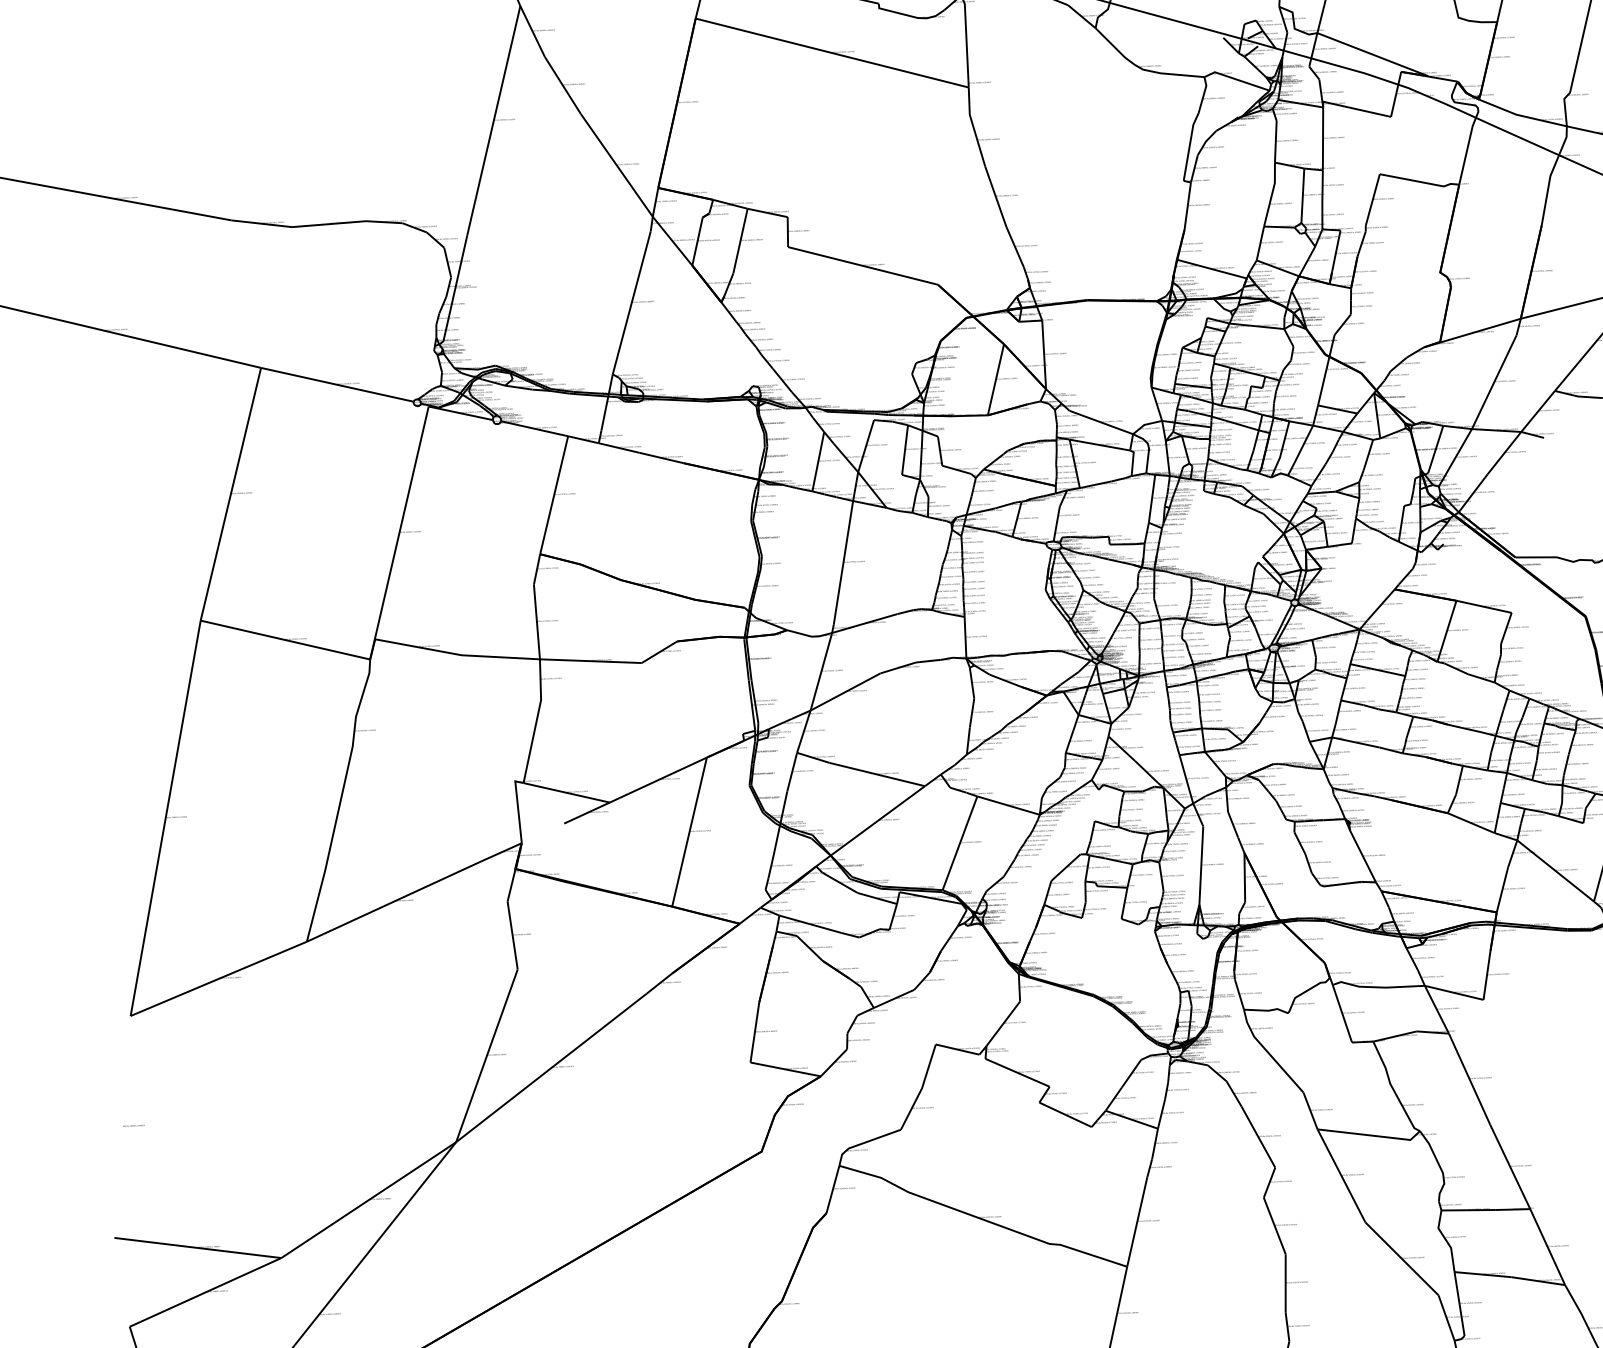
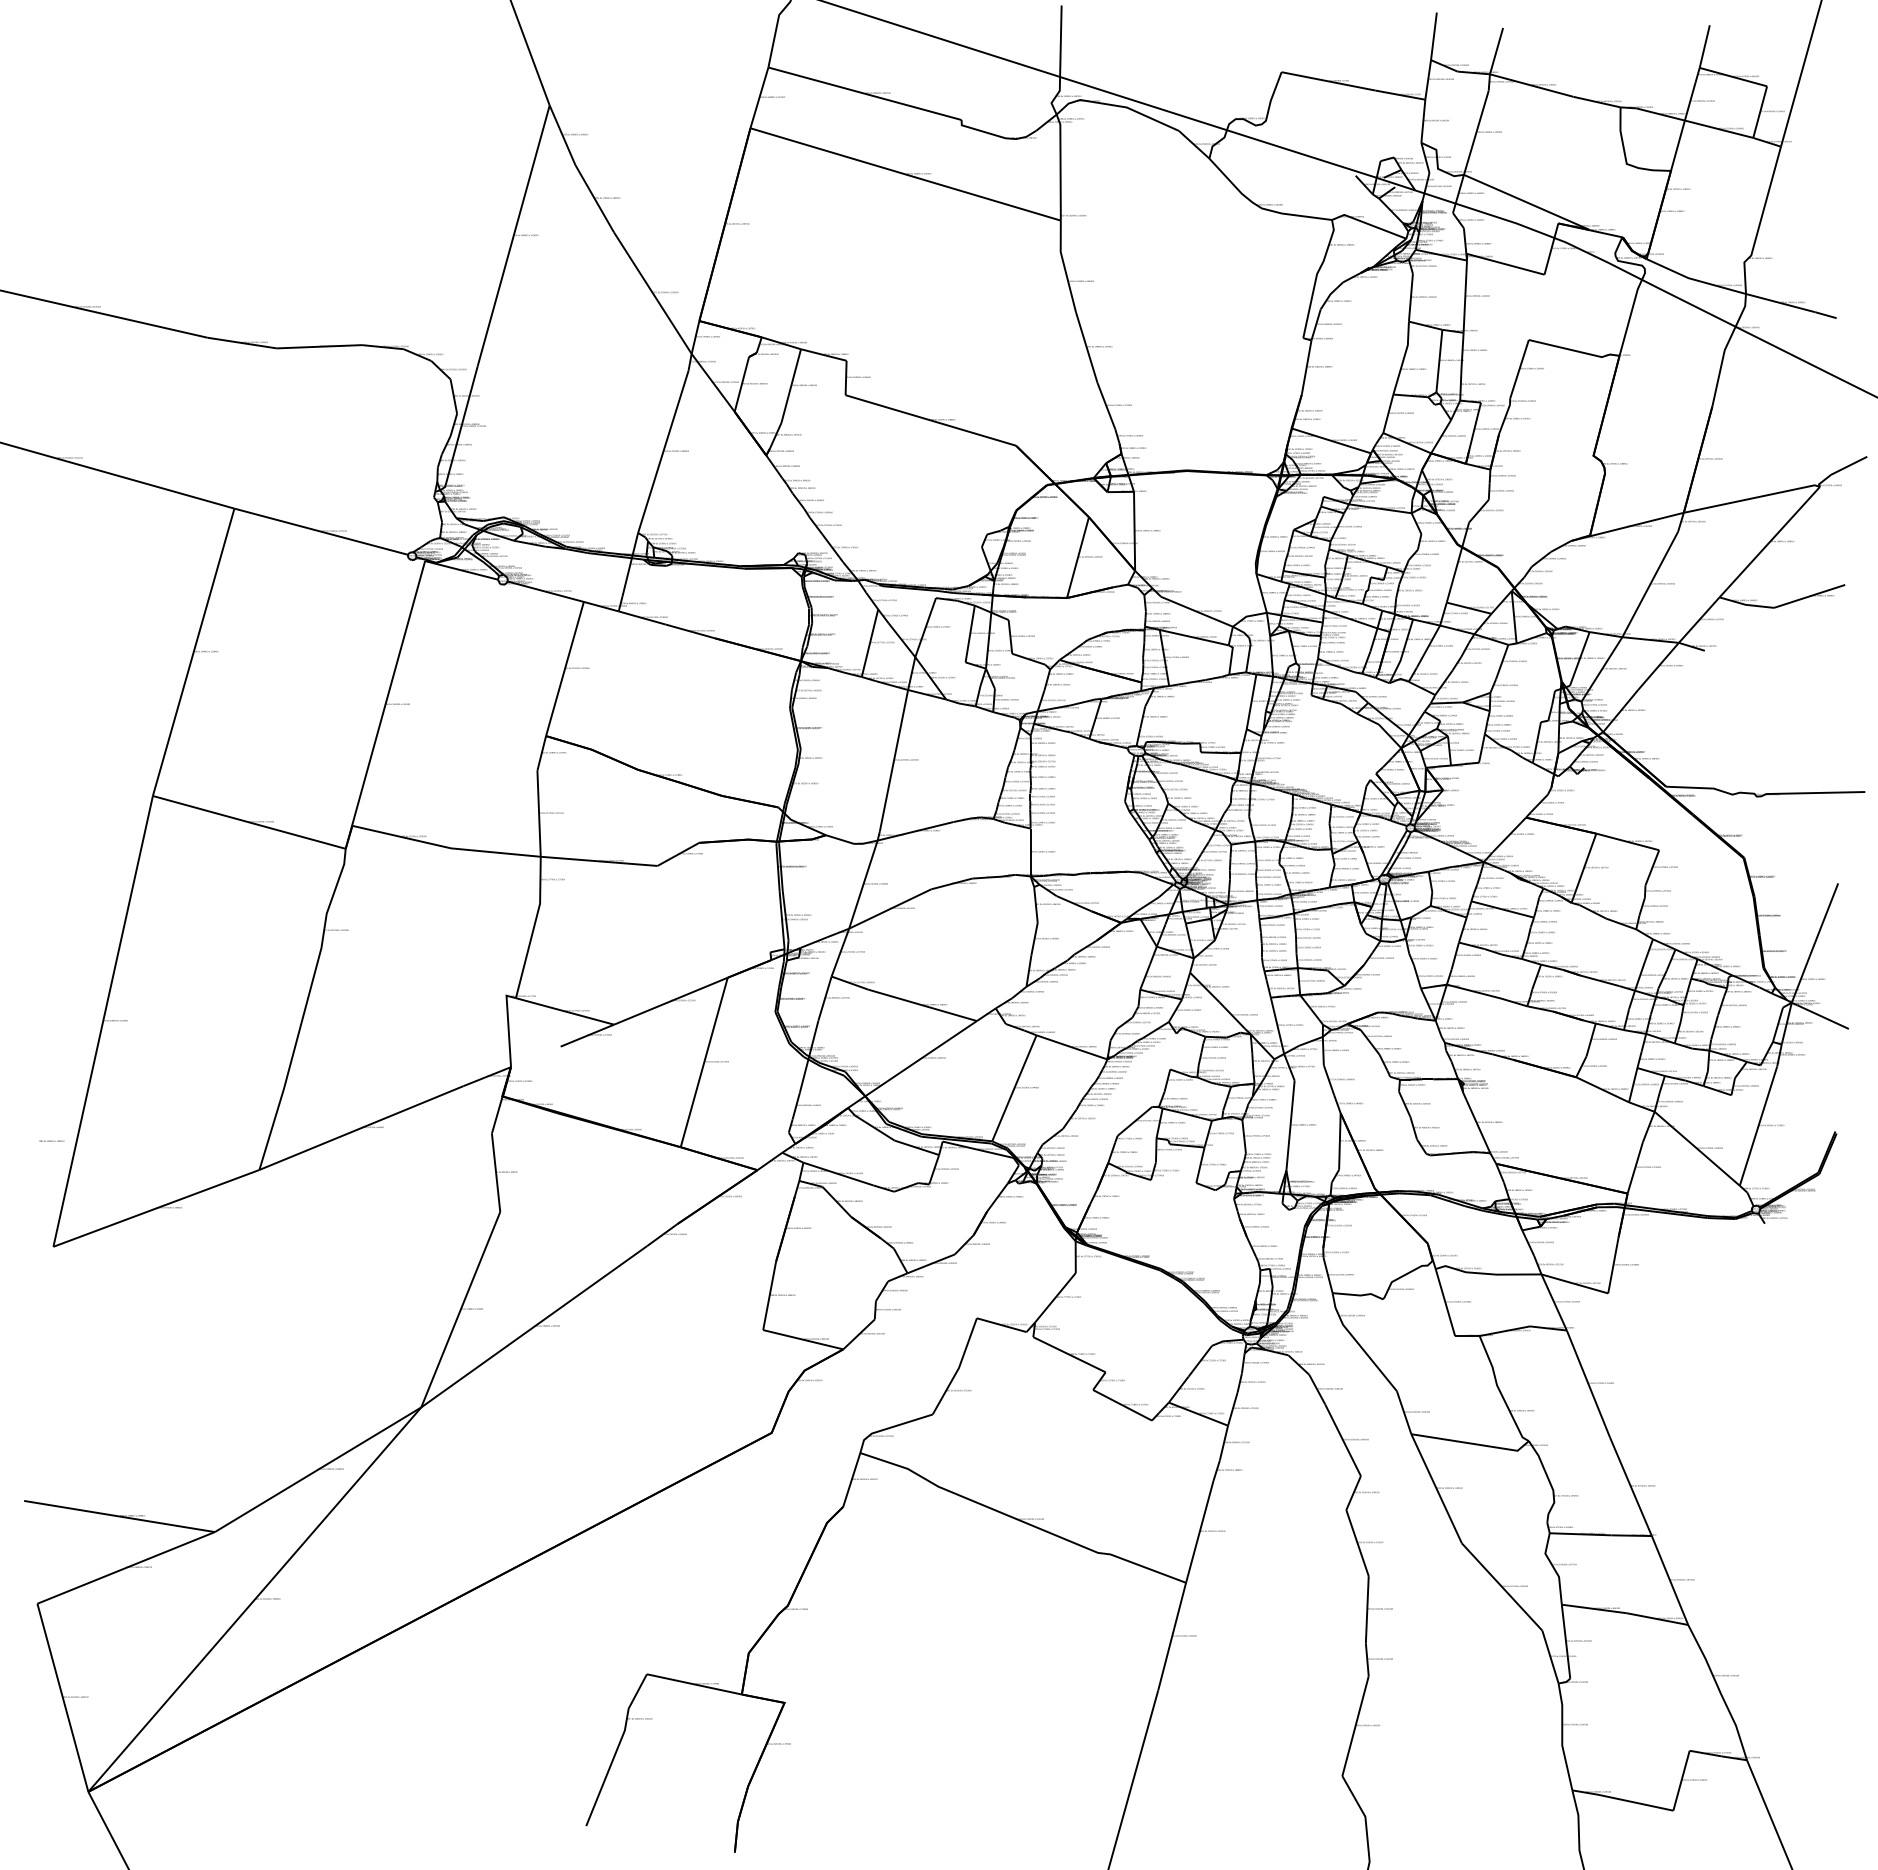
text: (133, 1125) -> (51, 1140), moved

